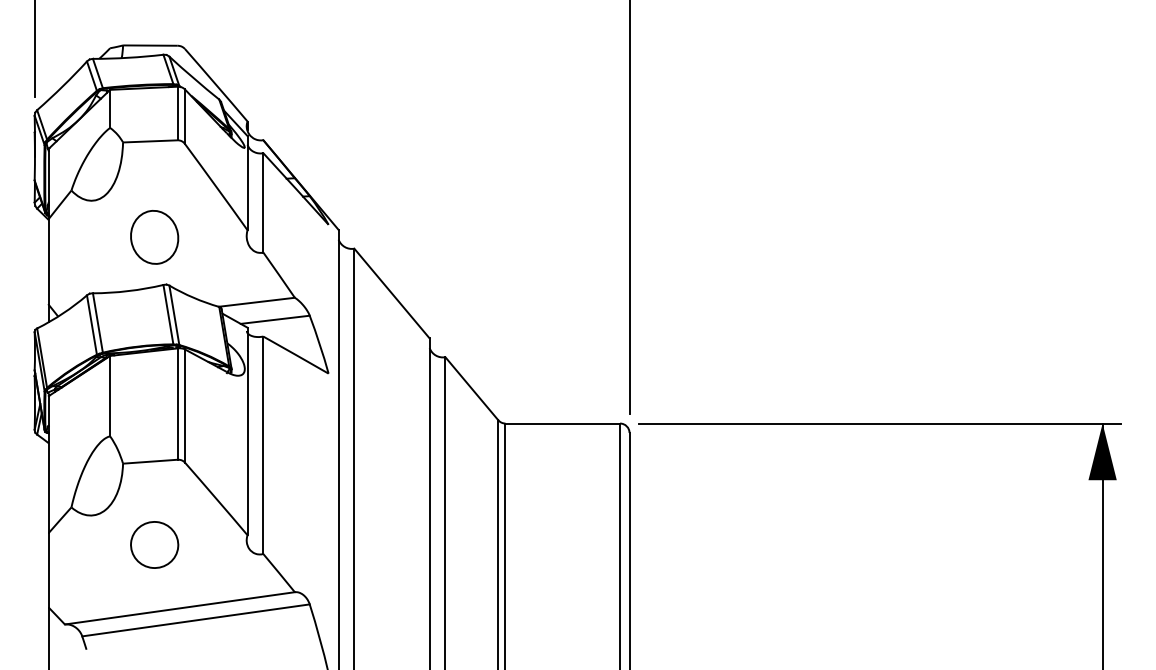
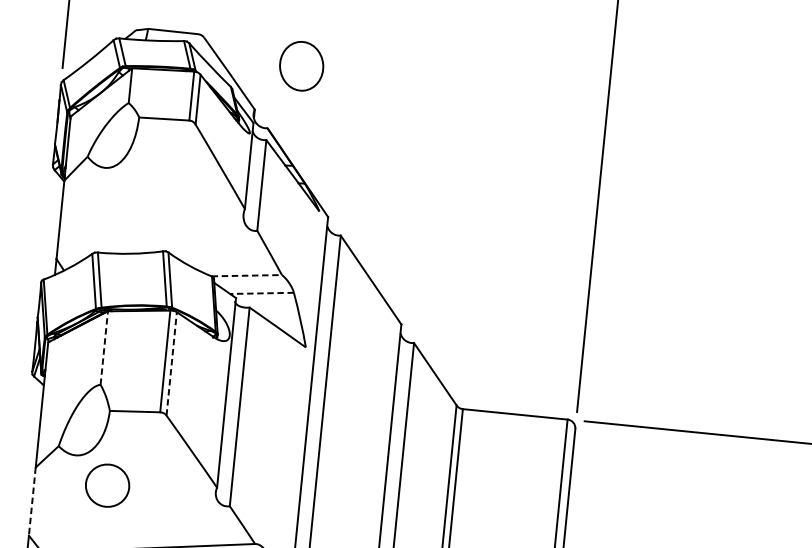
part: (154, 237) -> (301, 66), moved
line: (257, 302) -> (247, 275), solid -> dashed
line: (275, 319) -> (262, 293), solid -> dashed
line: (110, 395) -> (104, 347), solid -> dashed
line: (184, 406) -> (171, 364), solid -> dashed
part: (154, 544) -> (107, 485), moved
line: (48, 570) -> (32, 501), solid -> dashed

